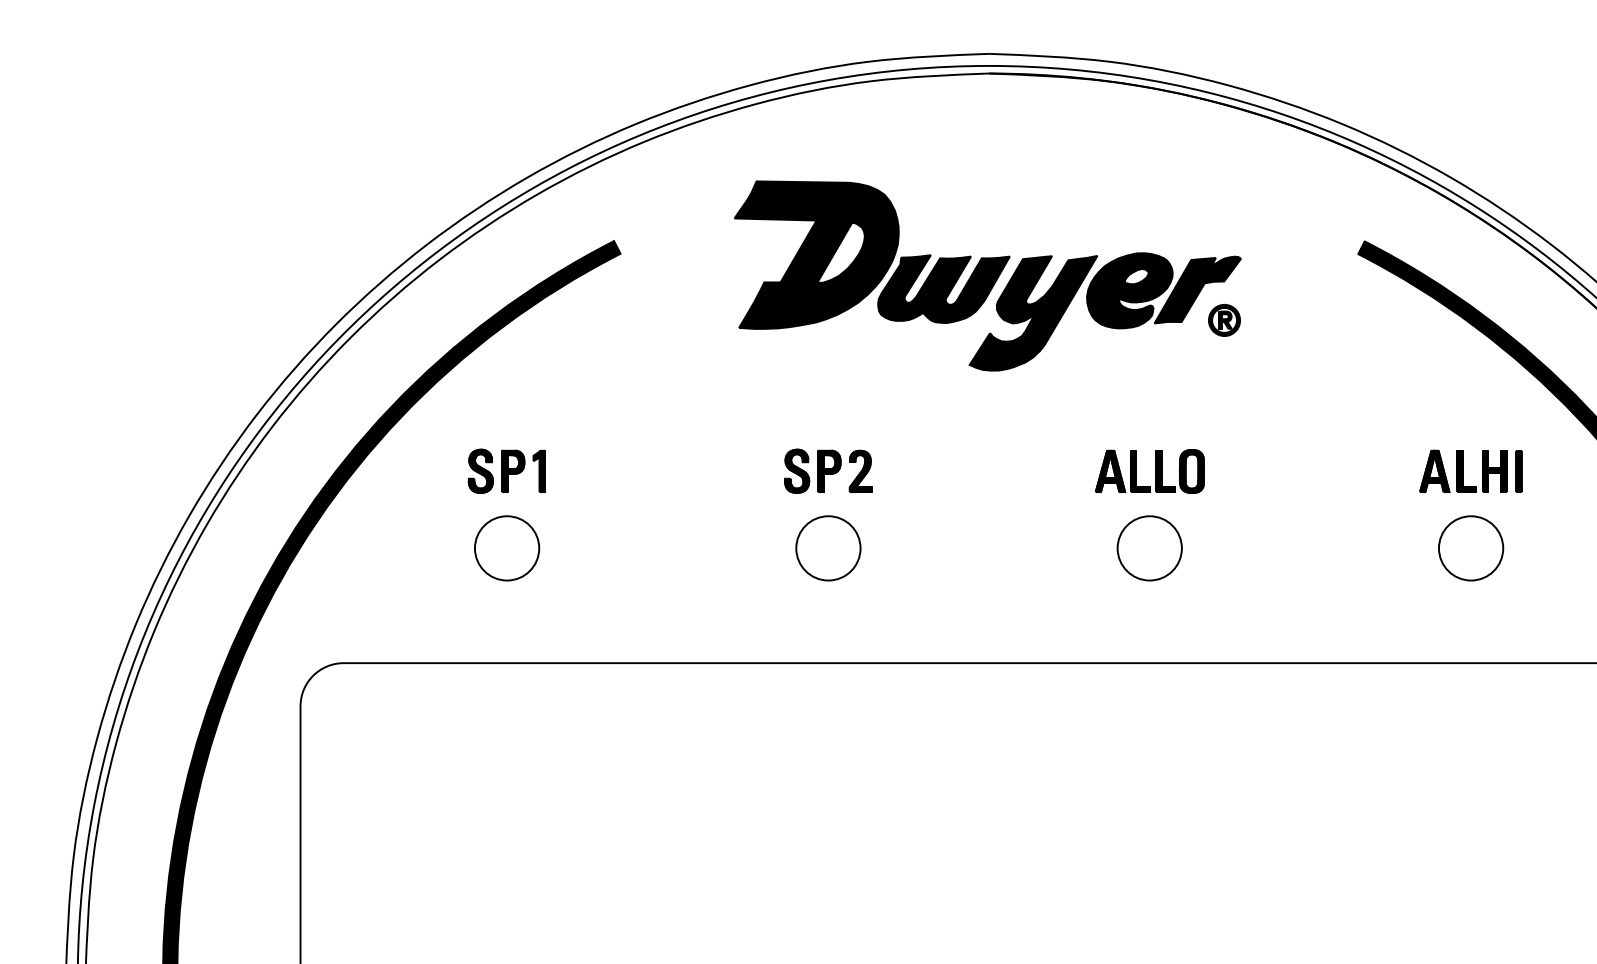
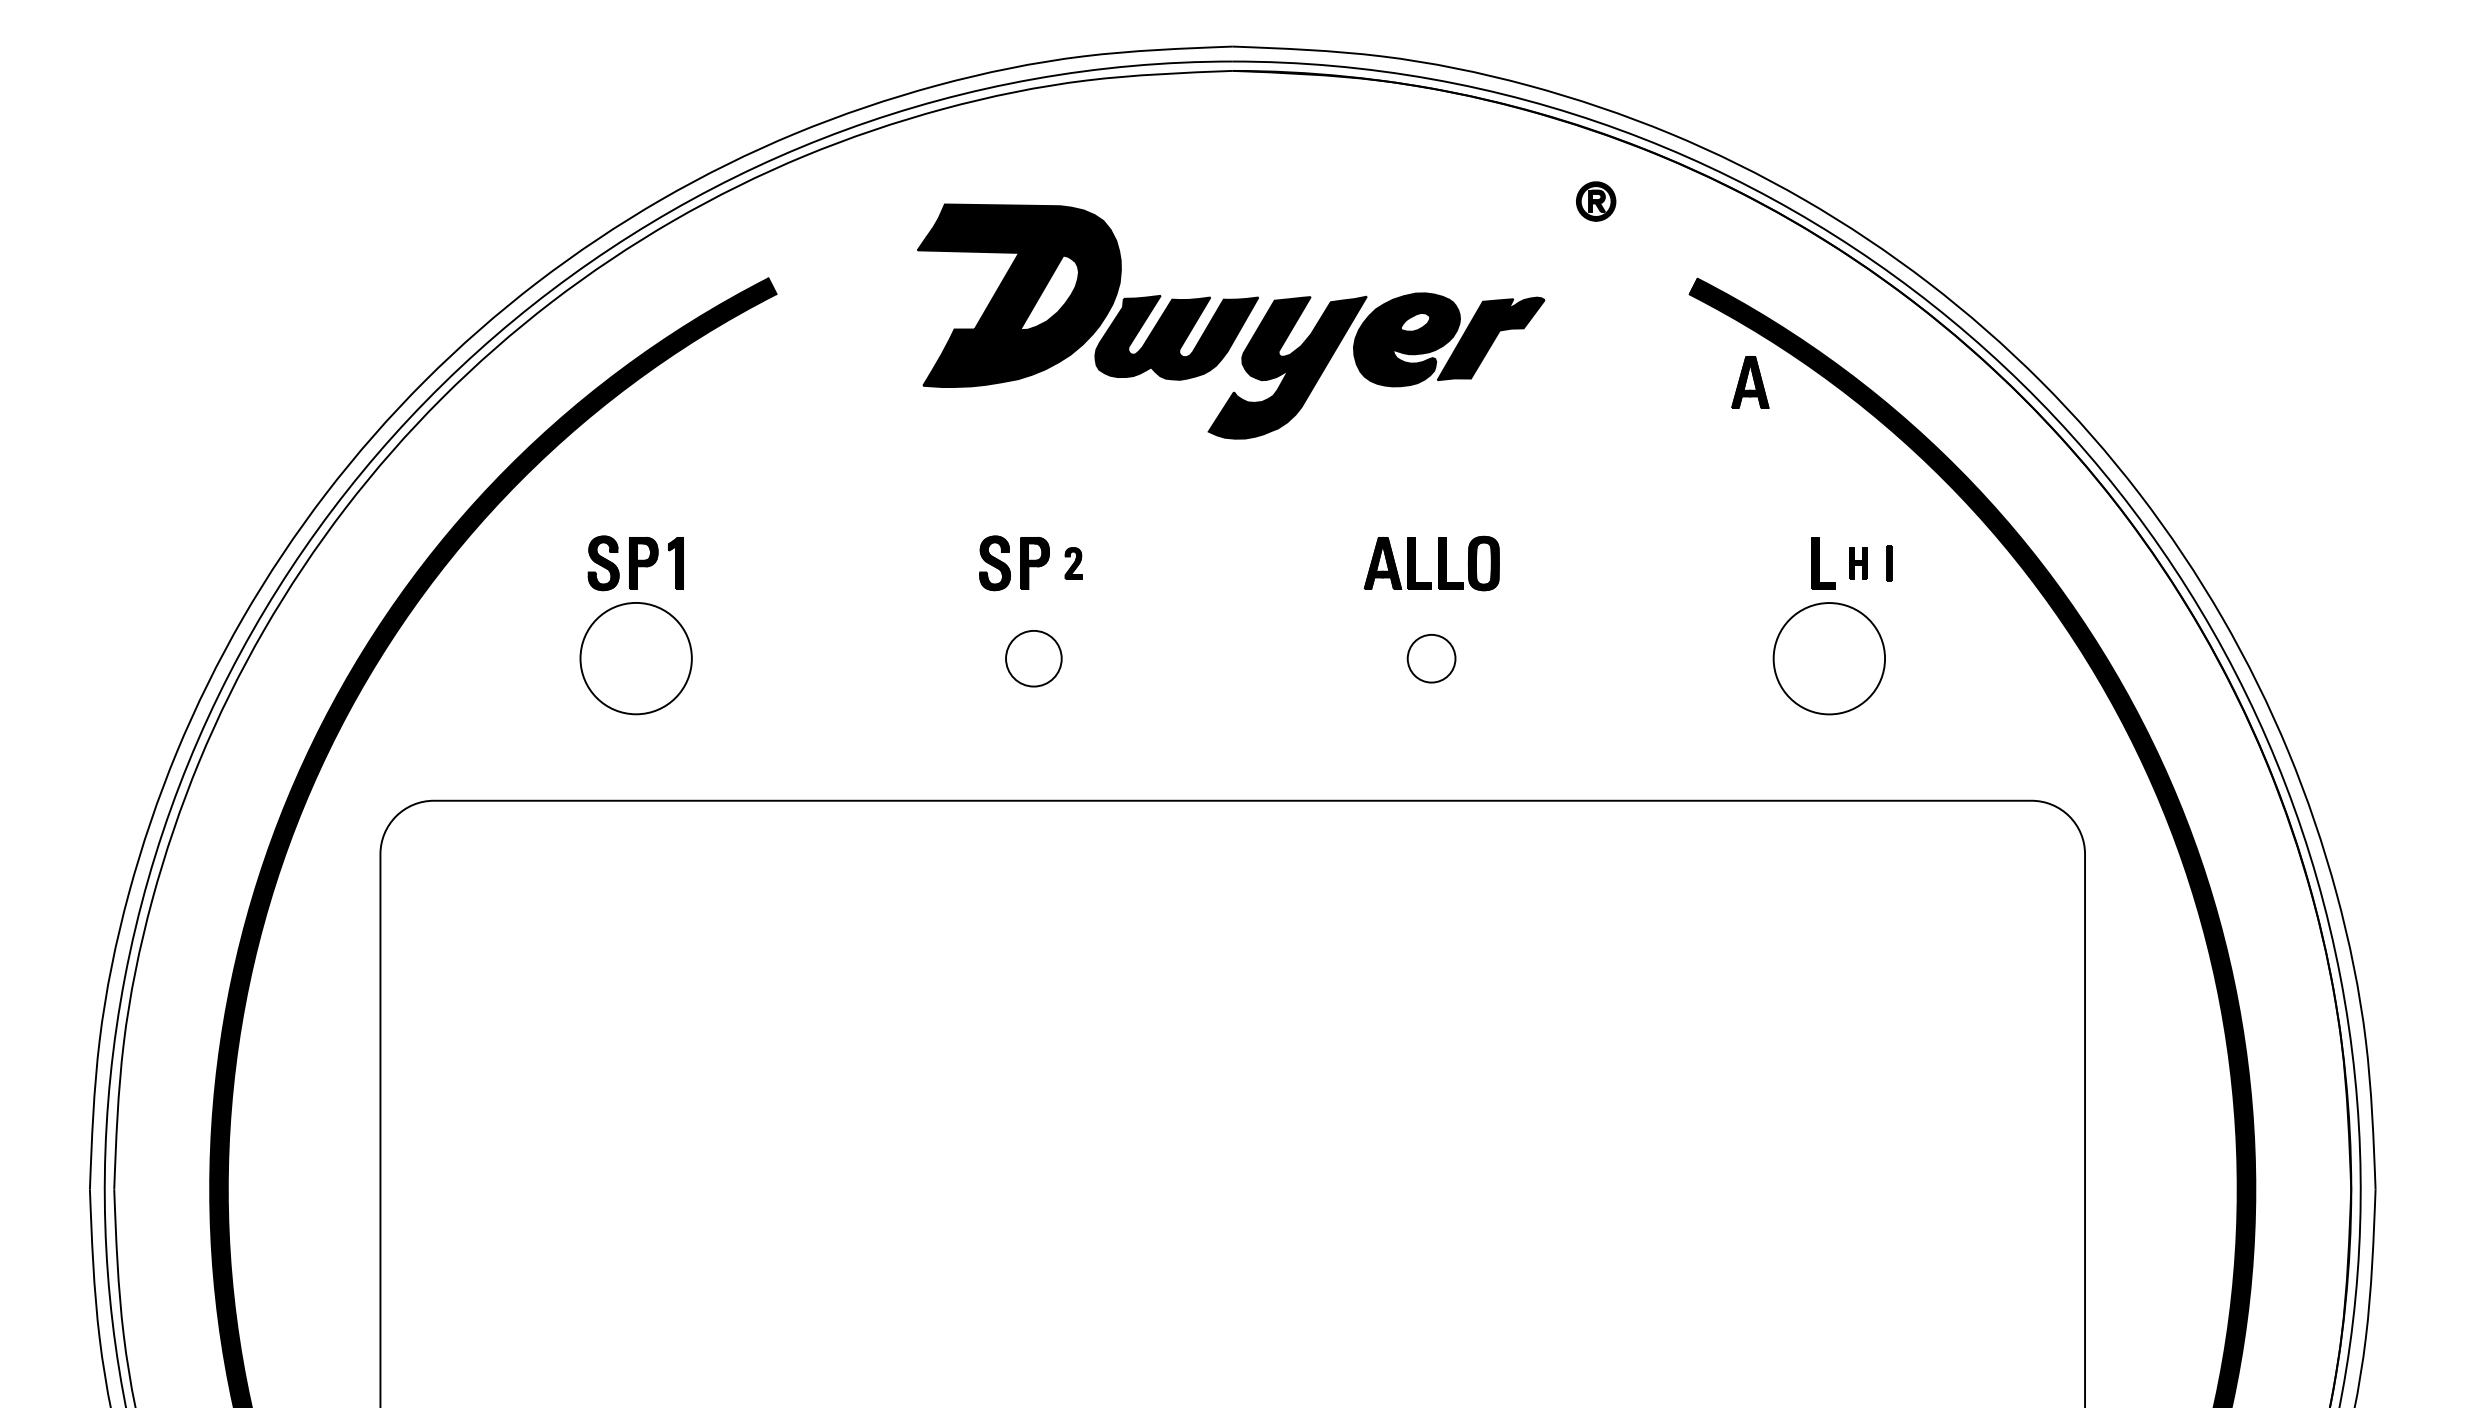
part: (1224, 320) -> (1596, 201), moved
part: (860, 471) -> (1073, 563), size x0.6
part: (1434, 471) -> (1750, 382), moved
part: (1494, 471) -> (1858, 563), size x0.6
part: (1518, 471) -> (1888, 563), size x0.7
circle: (506, 548) -> (635, 658), size x1.4
circle: (828, 548) -> (1033, 658), size x0.7
circle: (1149, 548) -> (1431, 658), size x0.6
circle: (1471, 548) -> (1829, 658), size x1.4

